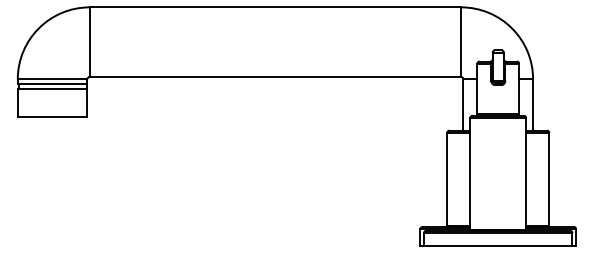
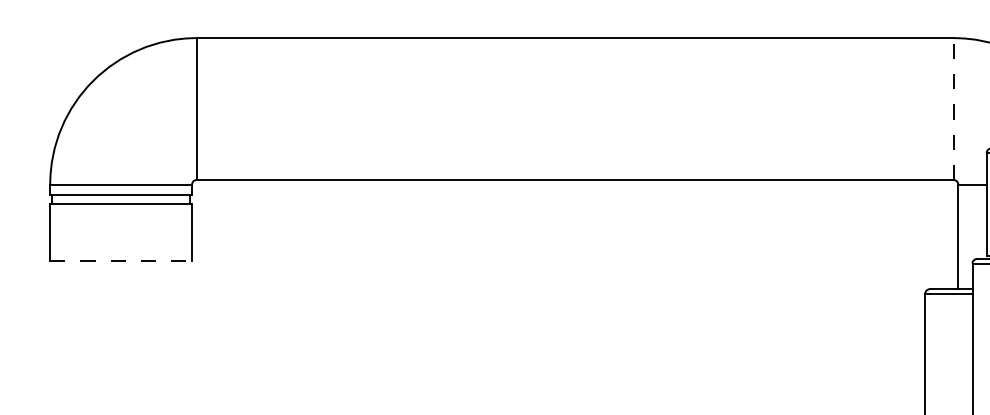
line: (461, 42) -> (954, 109), solid -> dashed
line: (52, 116) -> (120, 260), solid -> dashed

